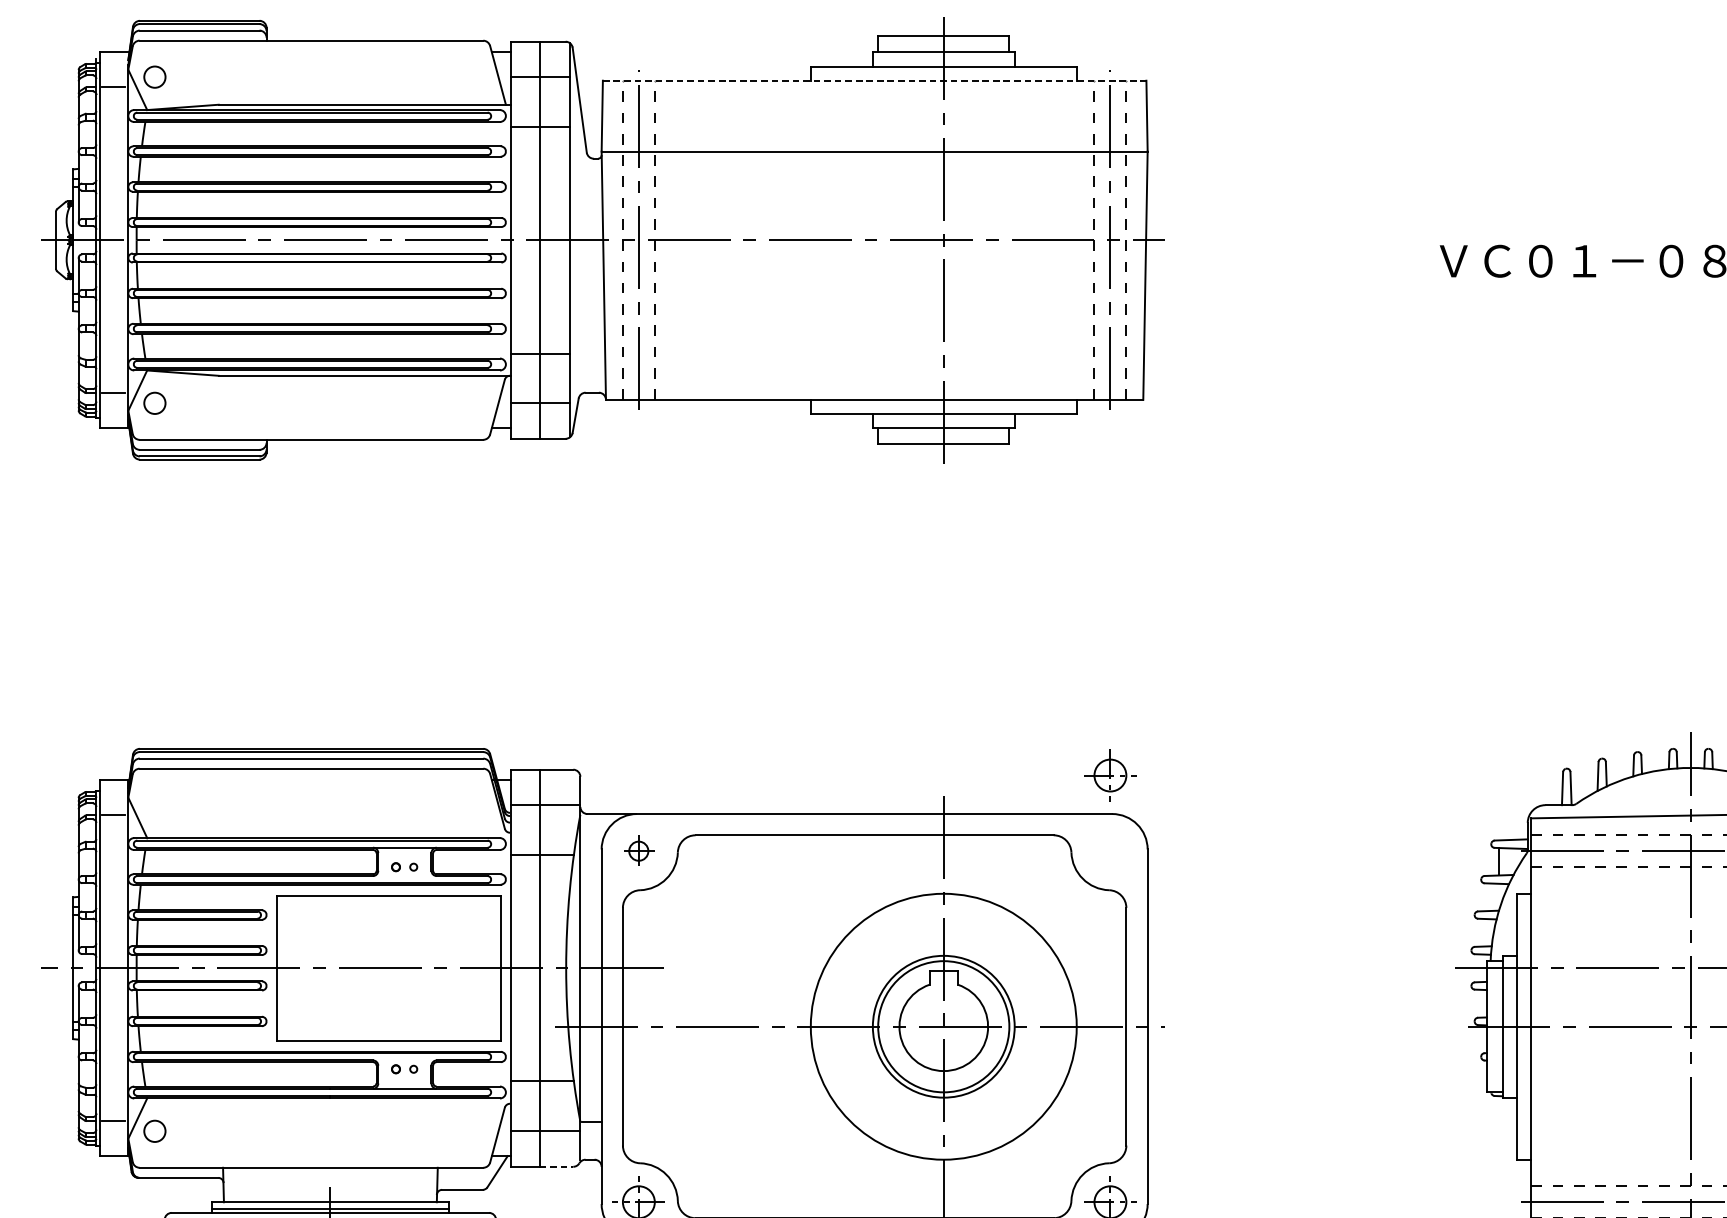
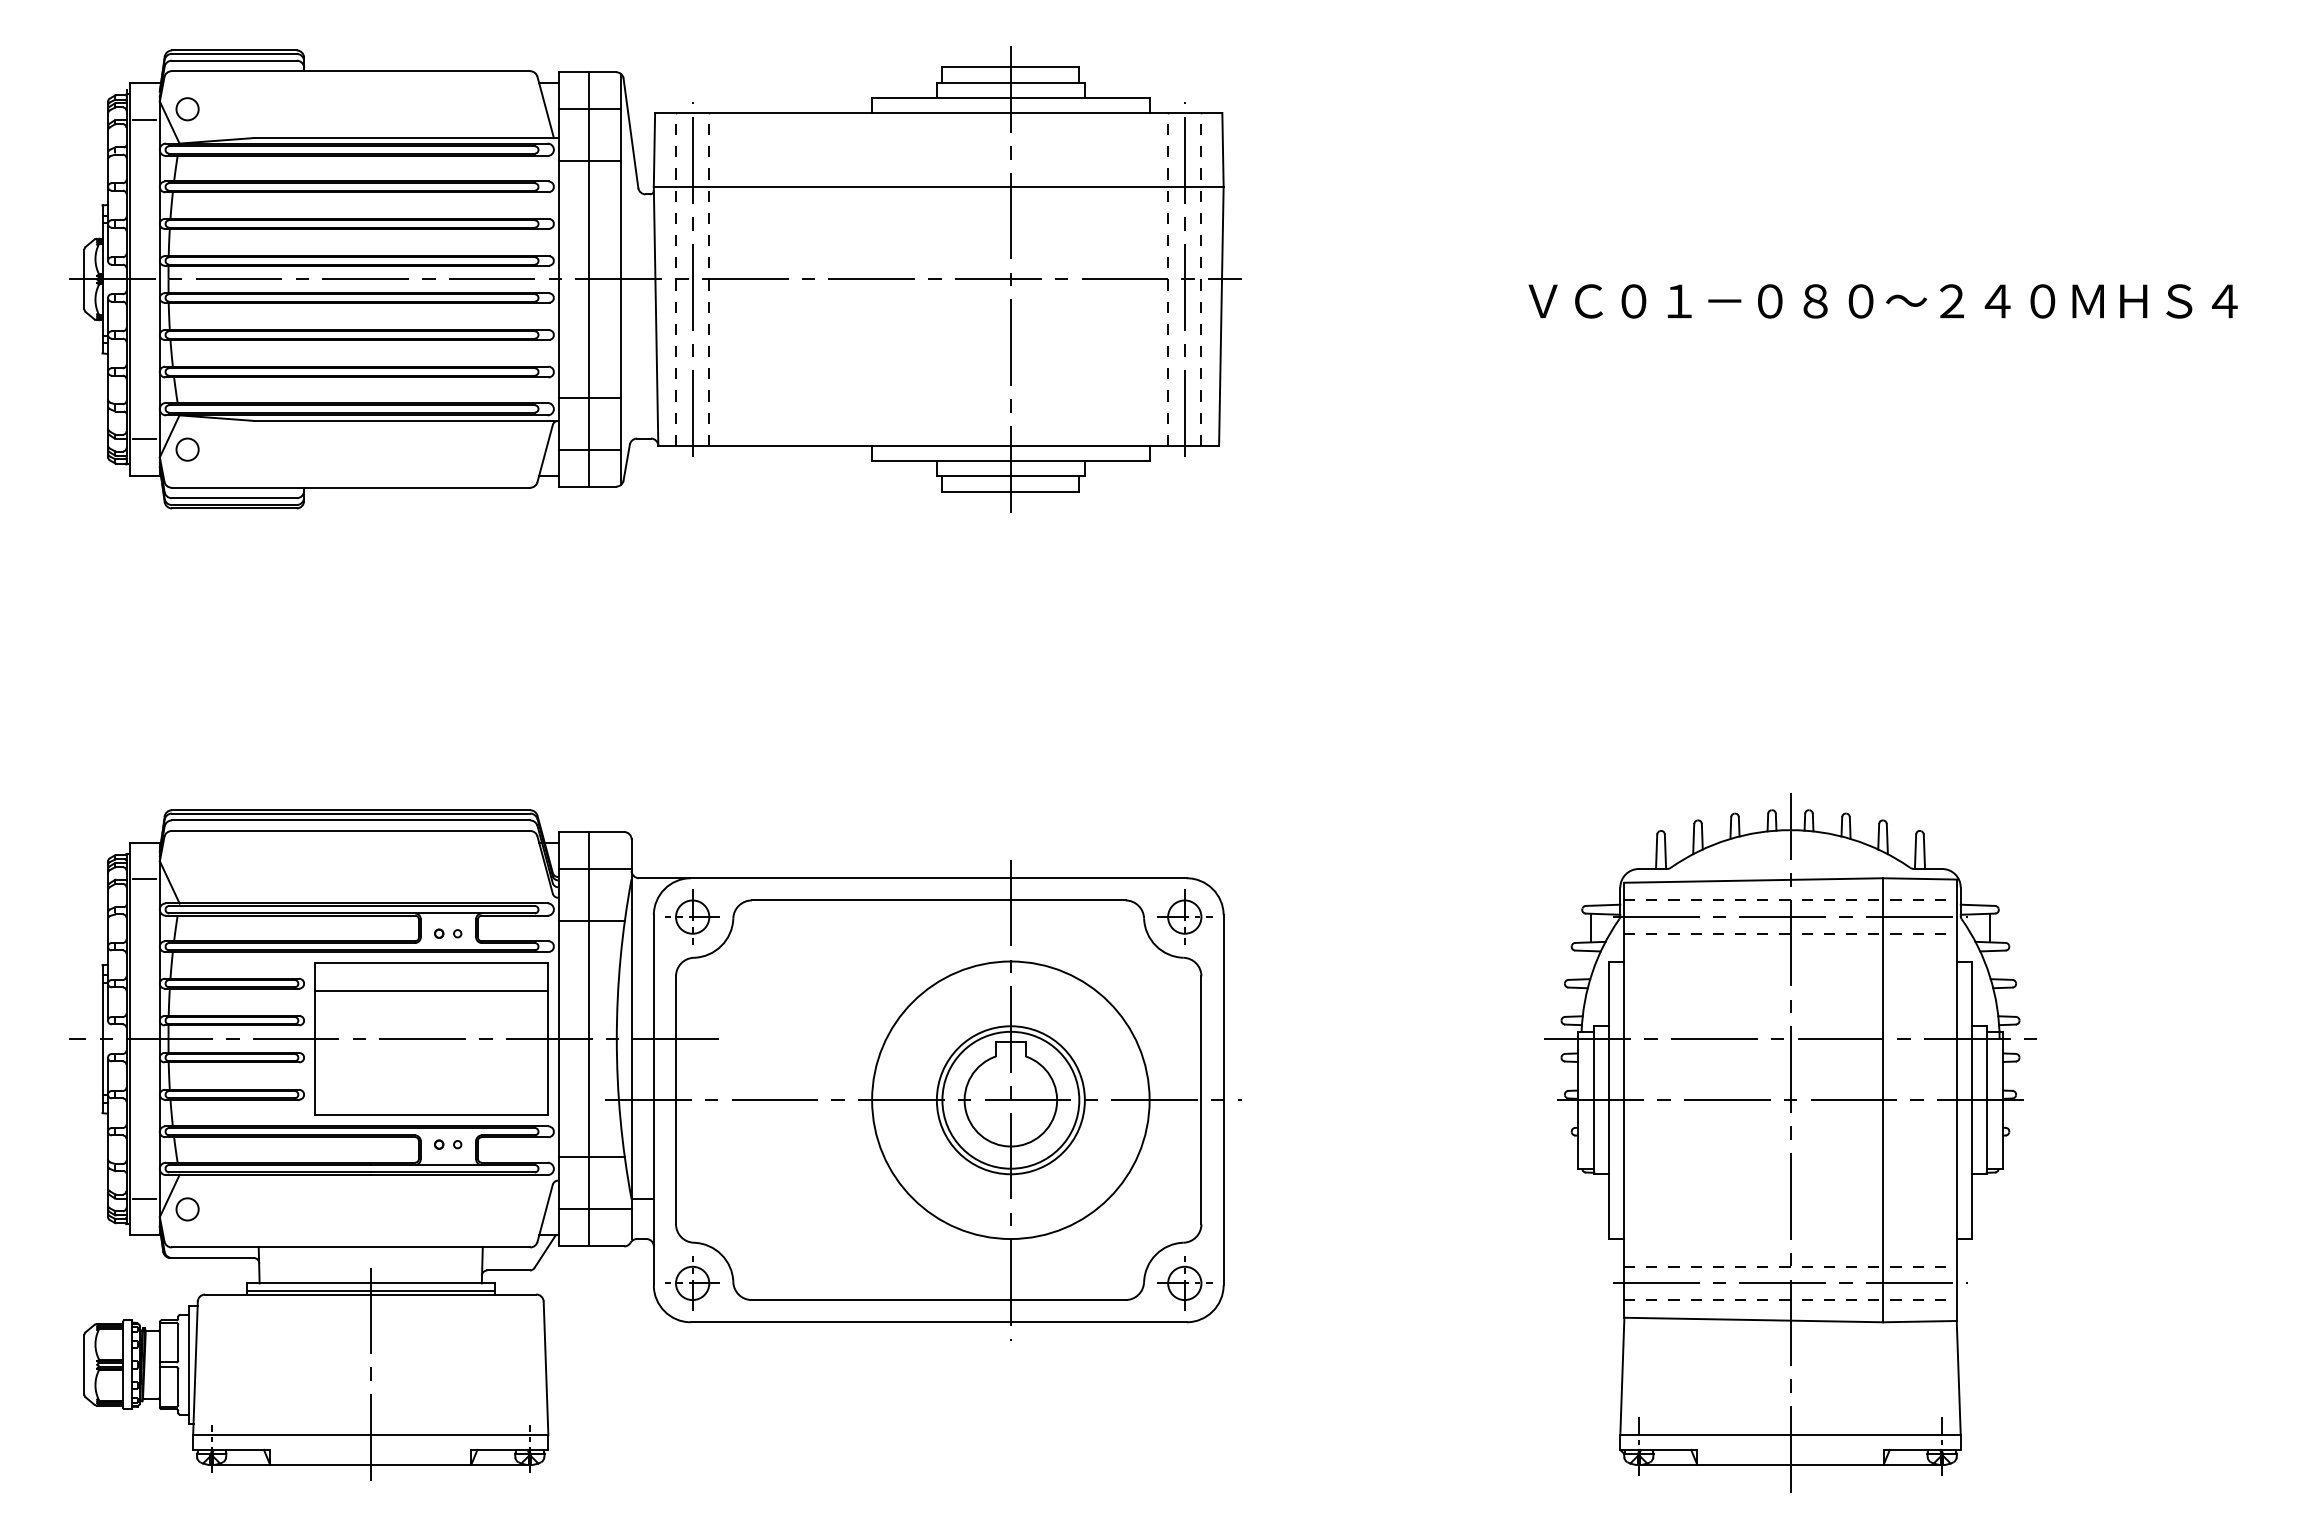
line: (874, 80) -> (938, 112), dashed -> solid
part: (1110, 774) -> (1184, 916), moved
part: (638, 850) -> (692, 916), size x1.67
line: (388, 922) -> (431, 991), added
line: (556, 1166) -> (606, 1246), dashed -> solid

